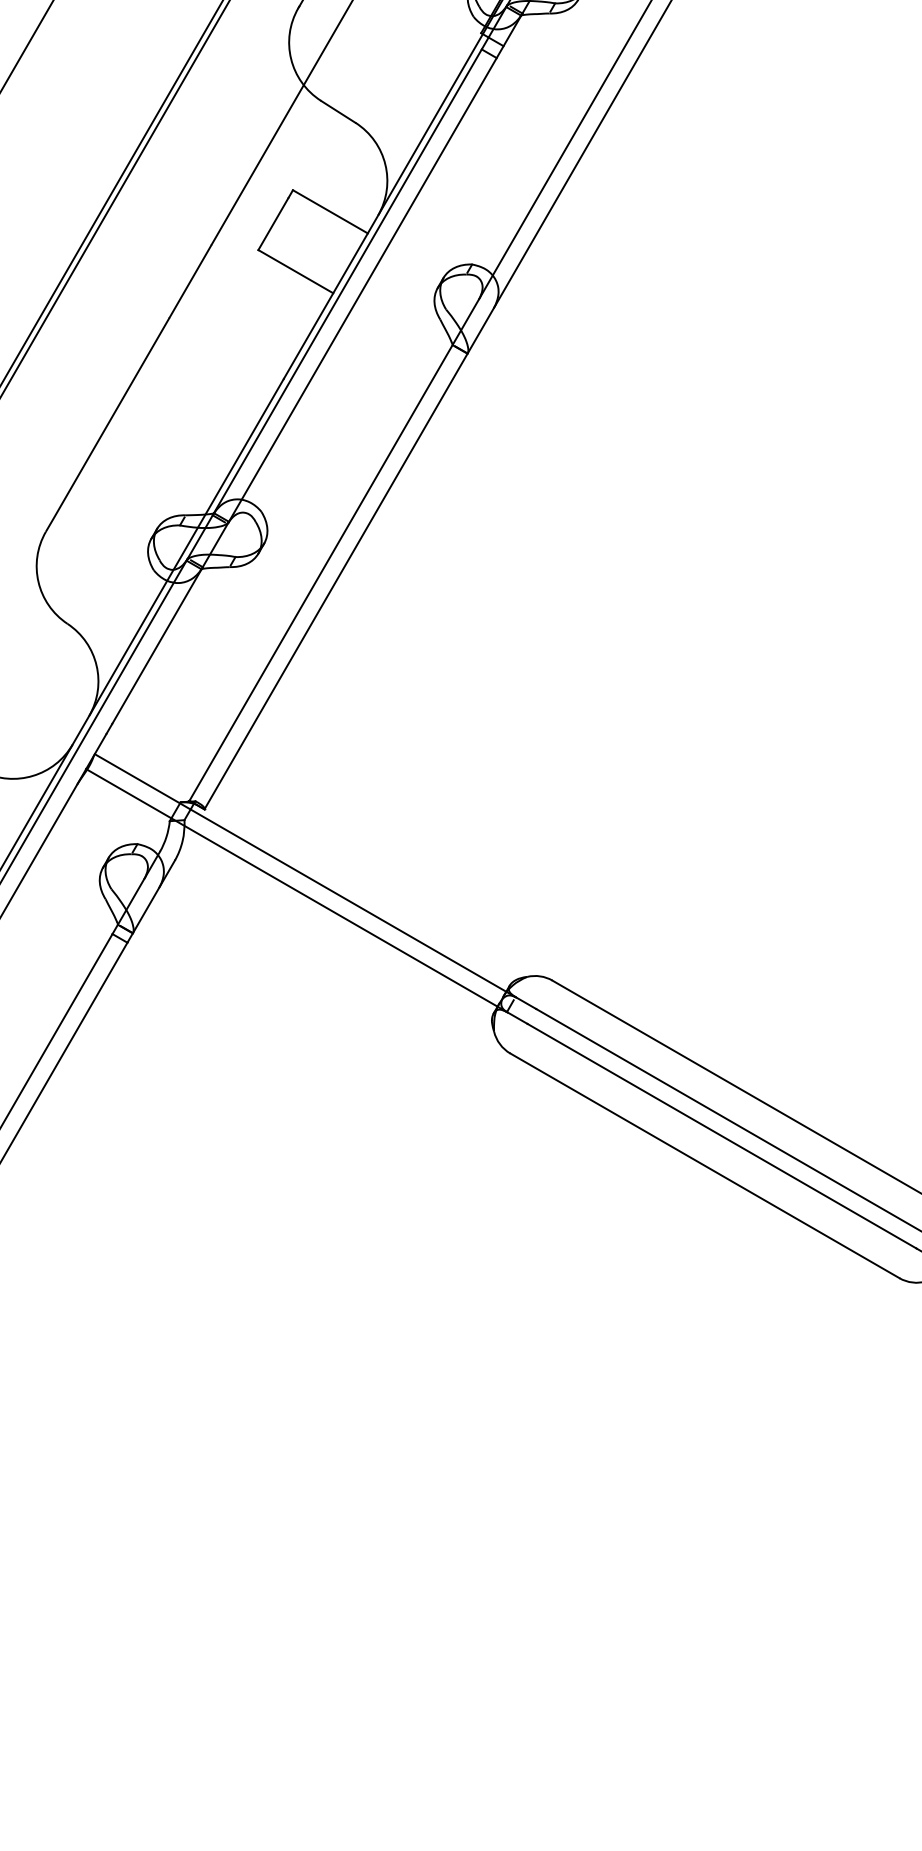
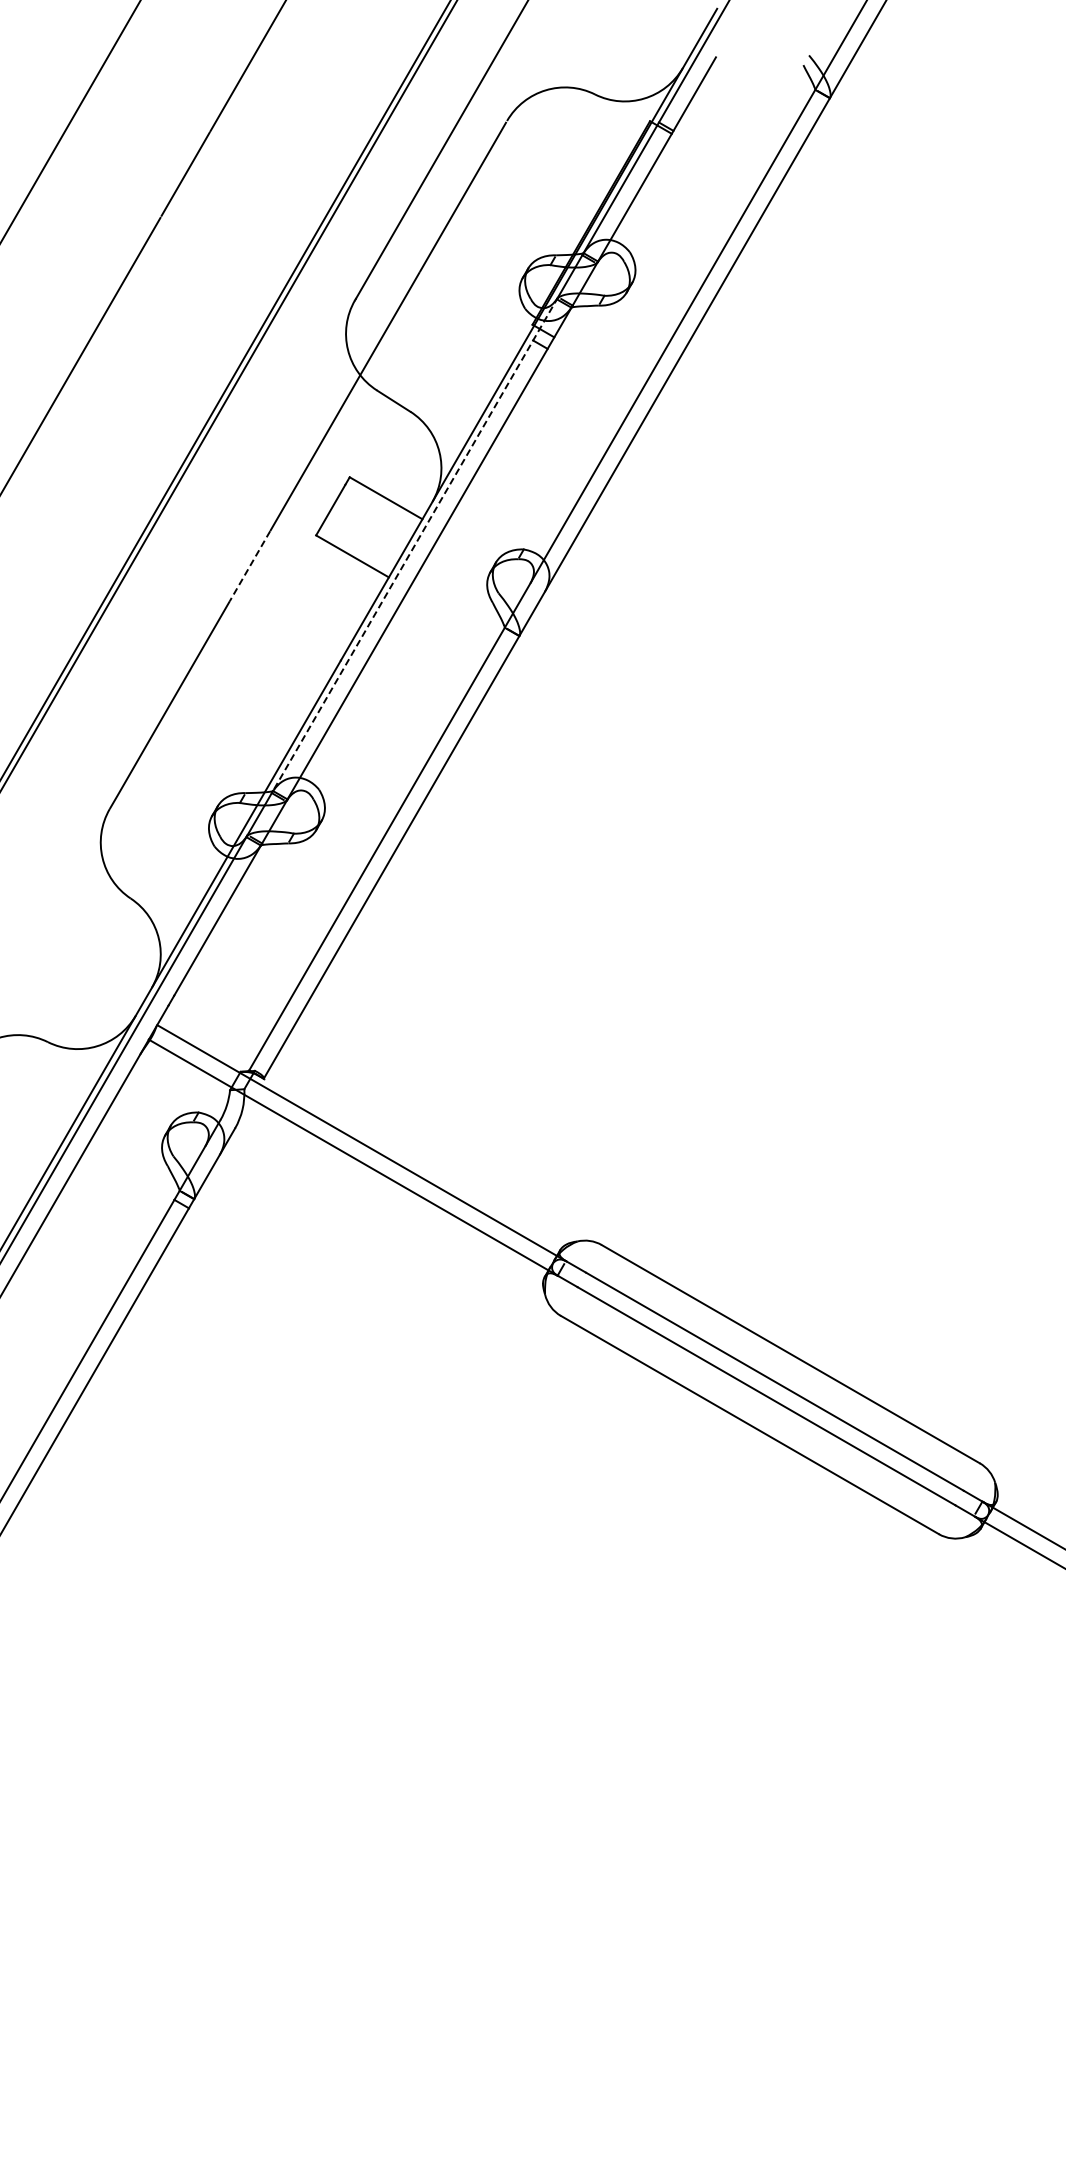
line: (360, 259) -> (415, 544), solid -> dashed
line: (189, 282) -> (249, 566), solid -> dashed

